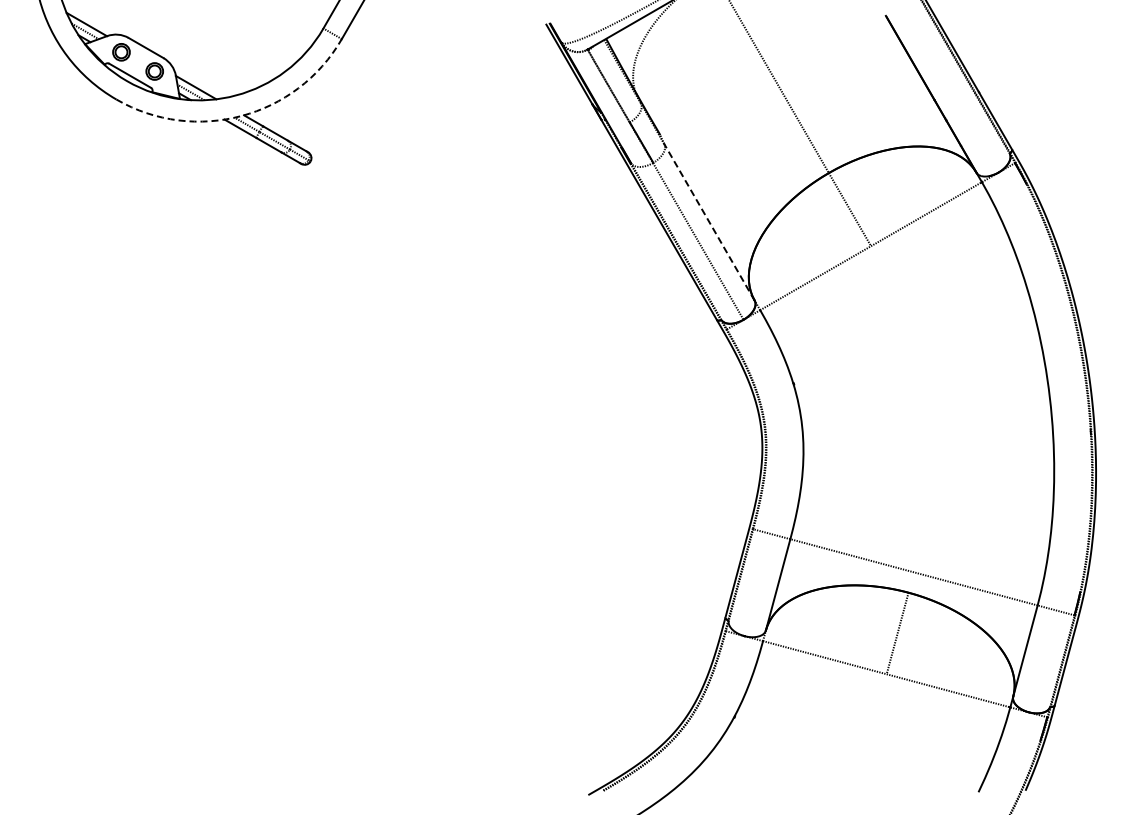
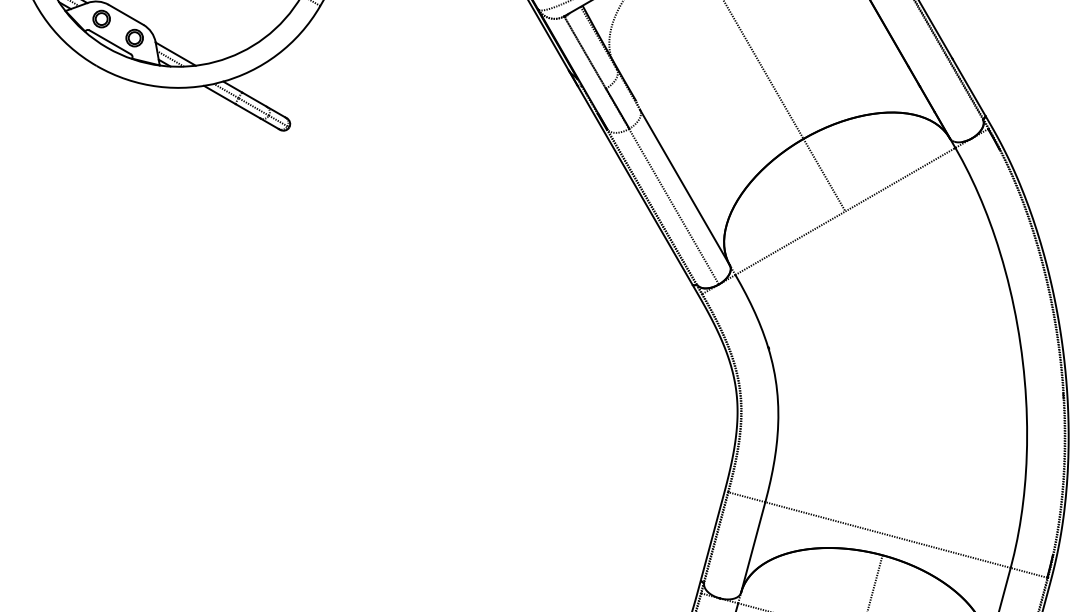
arc: (241, 116) -> (220, 82), dashed -> solid
line: (709, 222) -> (685, 187), dashed -> solid

